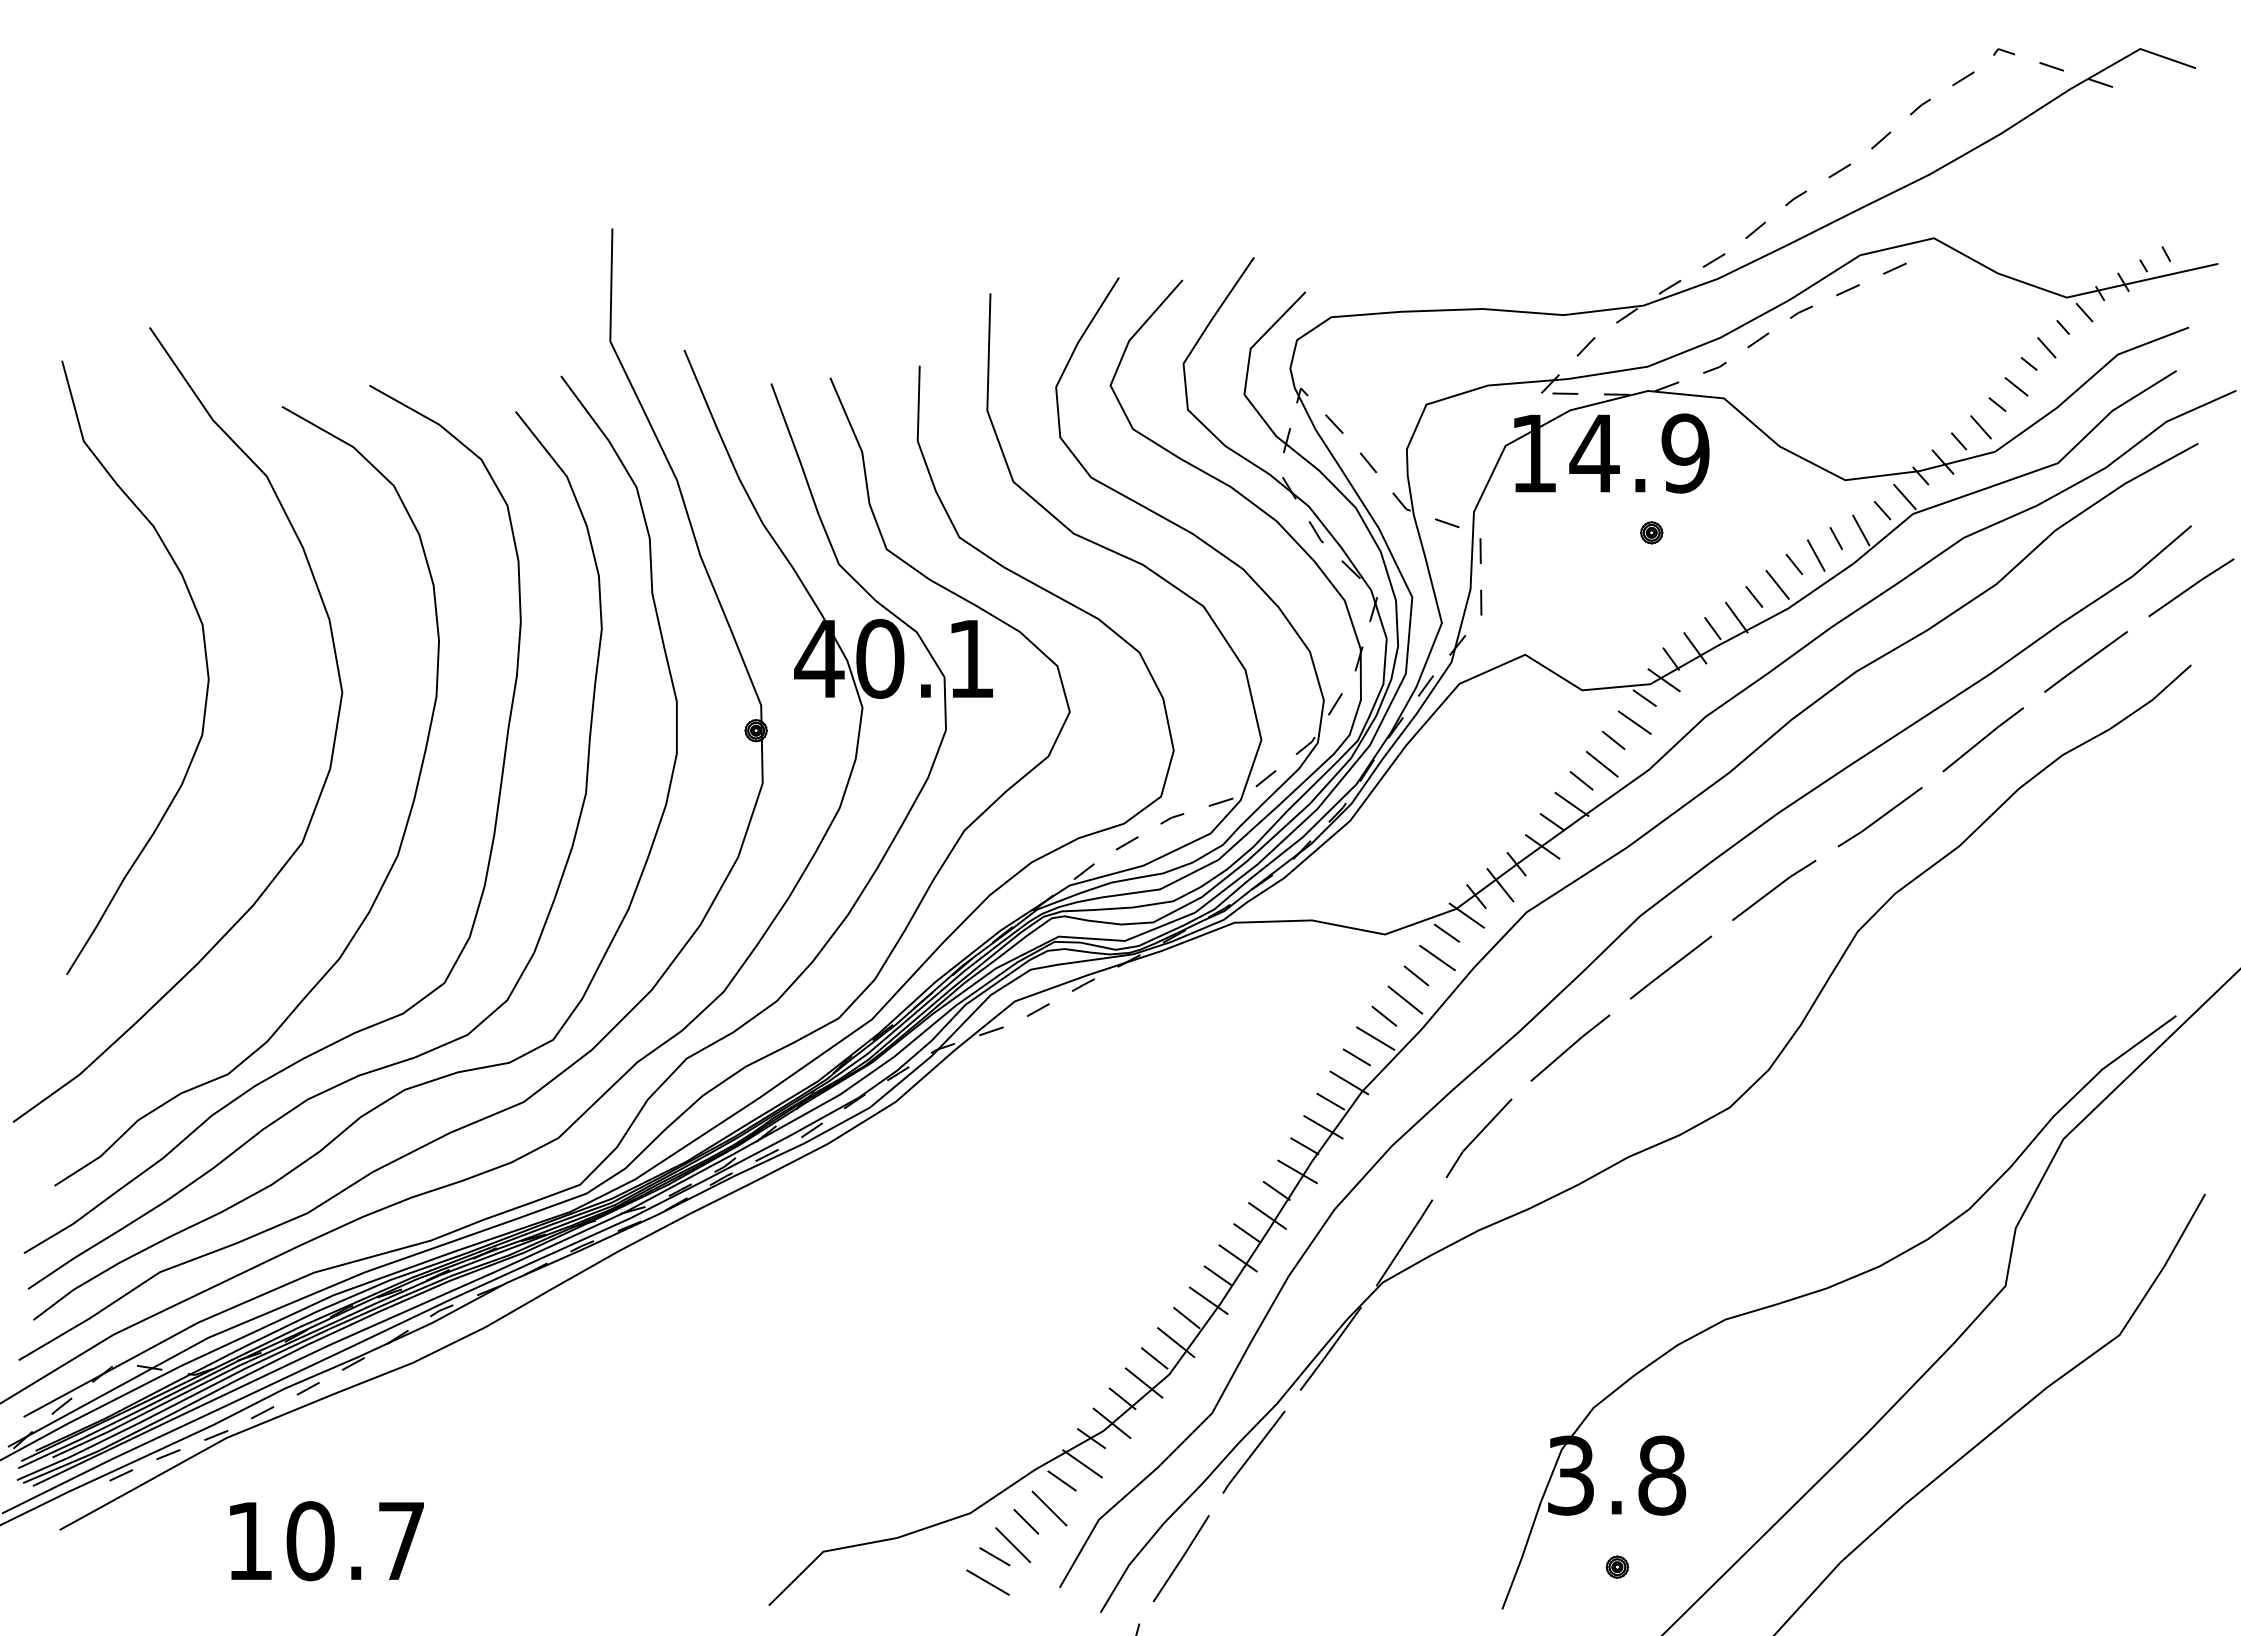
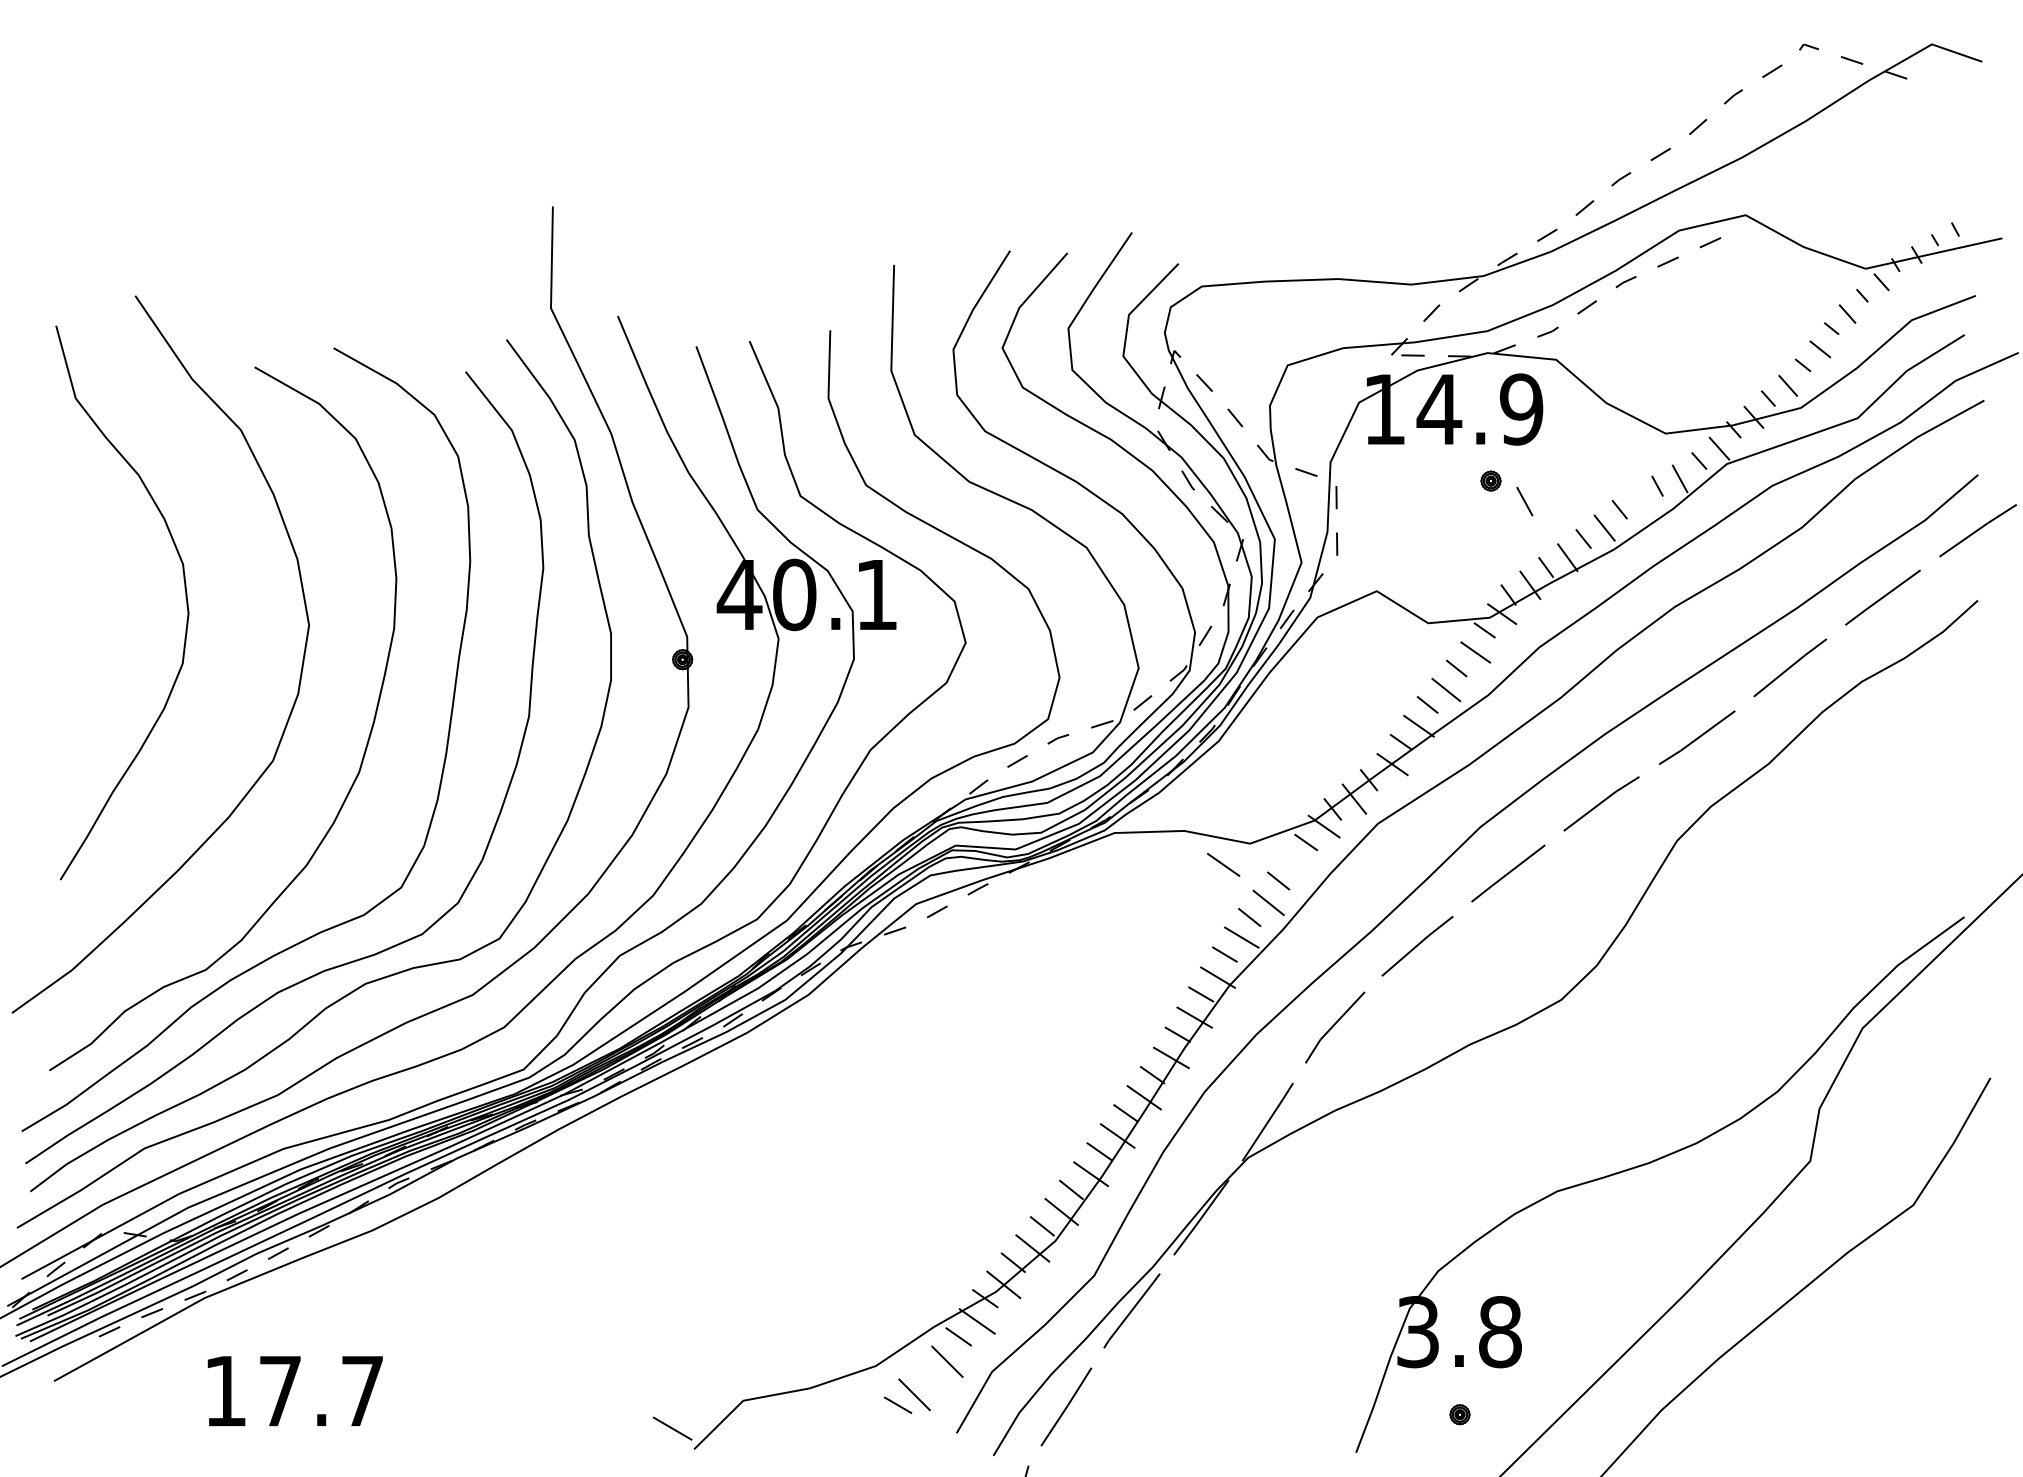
line: (1816, 555) -> (1525, 501), moved
line: (1437, 958) -> (1223, 865), moved
line: (1026, 1521) -> (926, 1373), removed
text: (310, 1541) -> (280, 1391), 10.7 -> 17.7
line: (987, 1582) -> (672, 1428), moved

